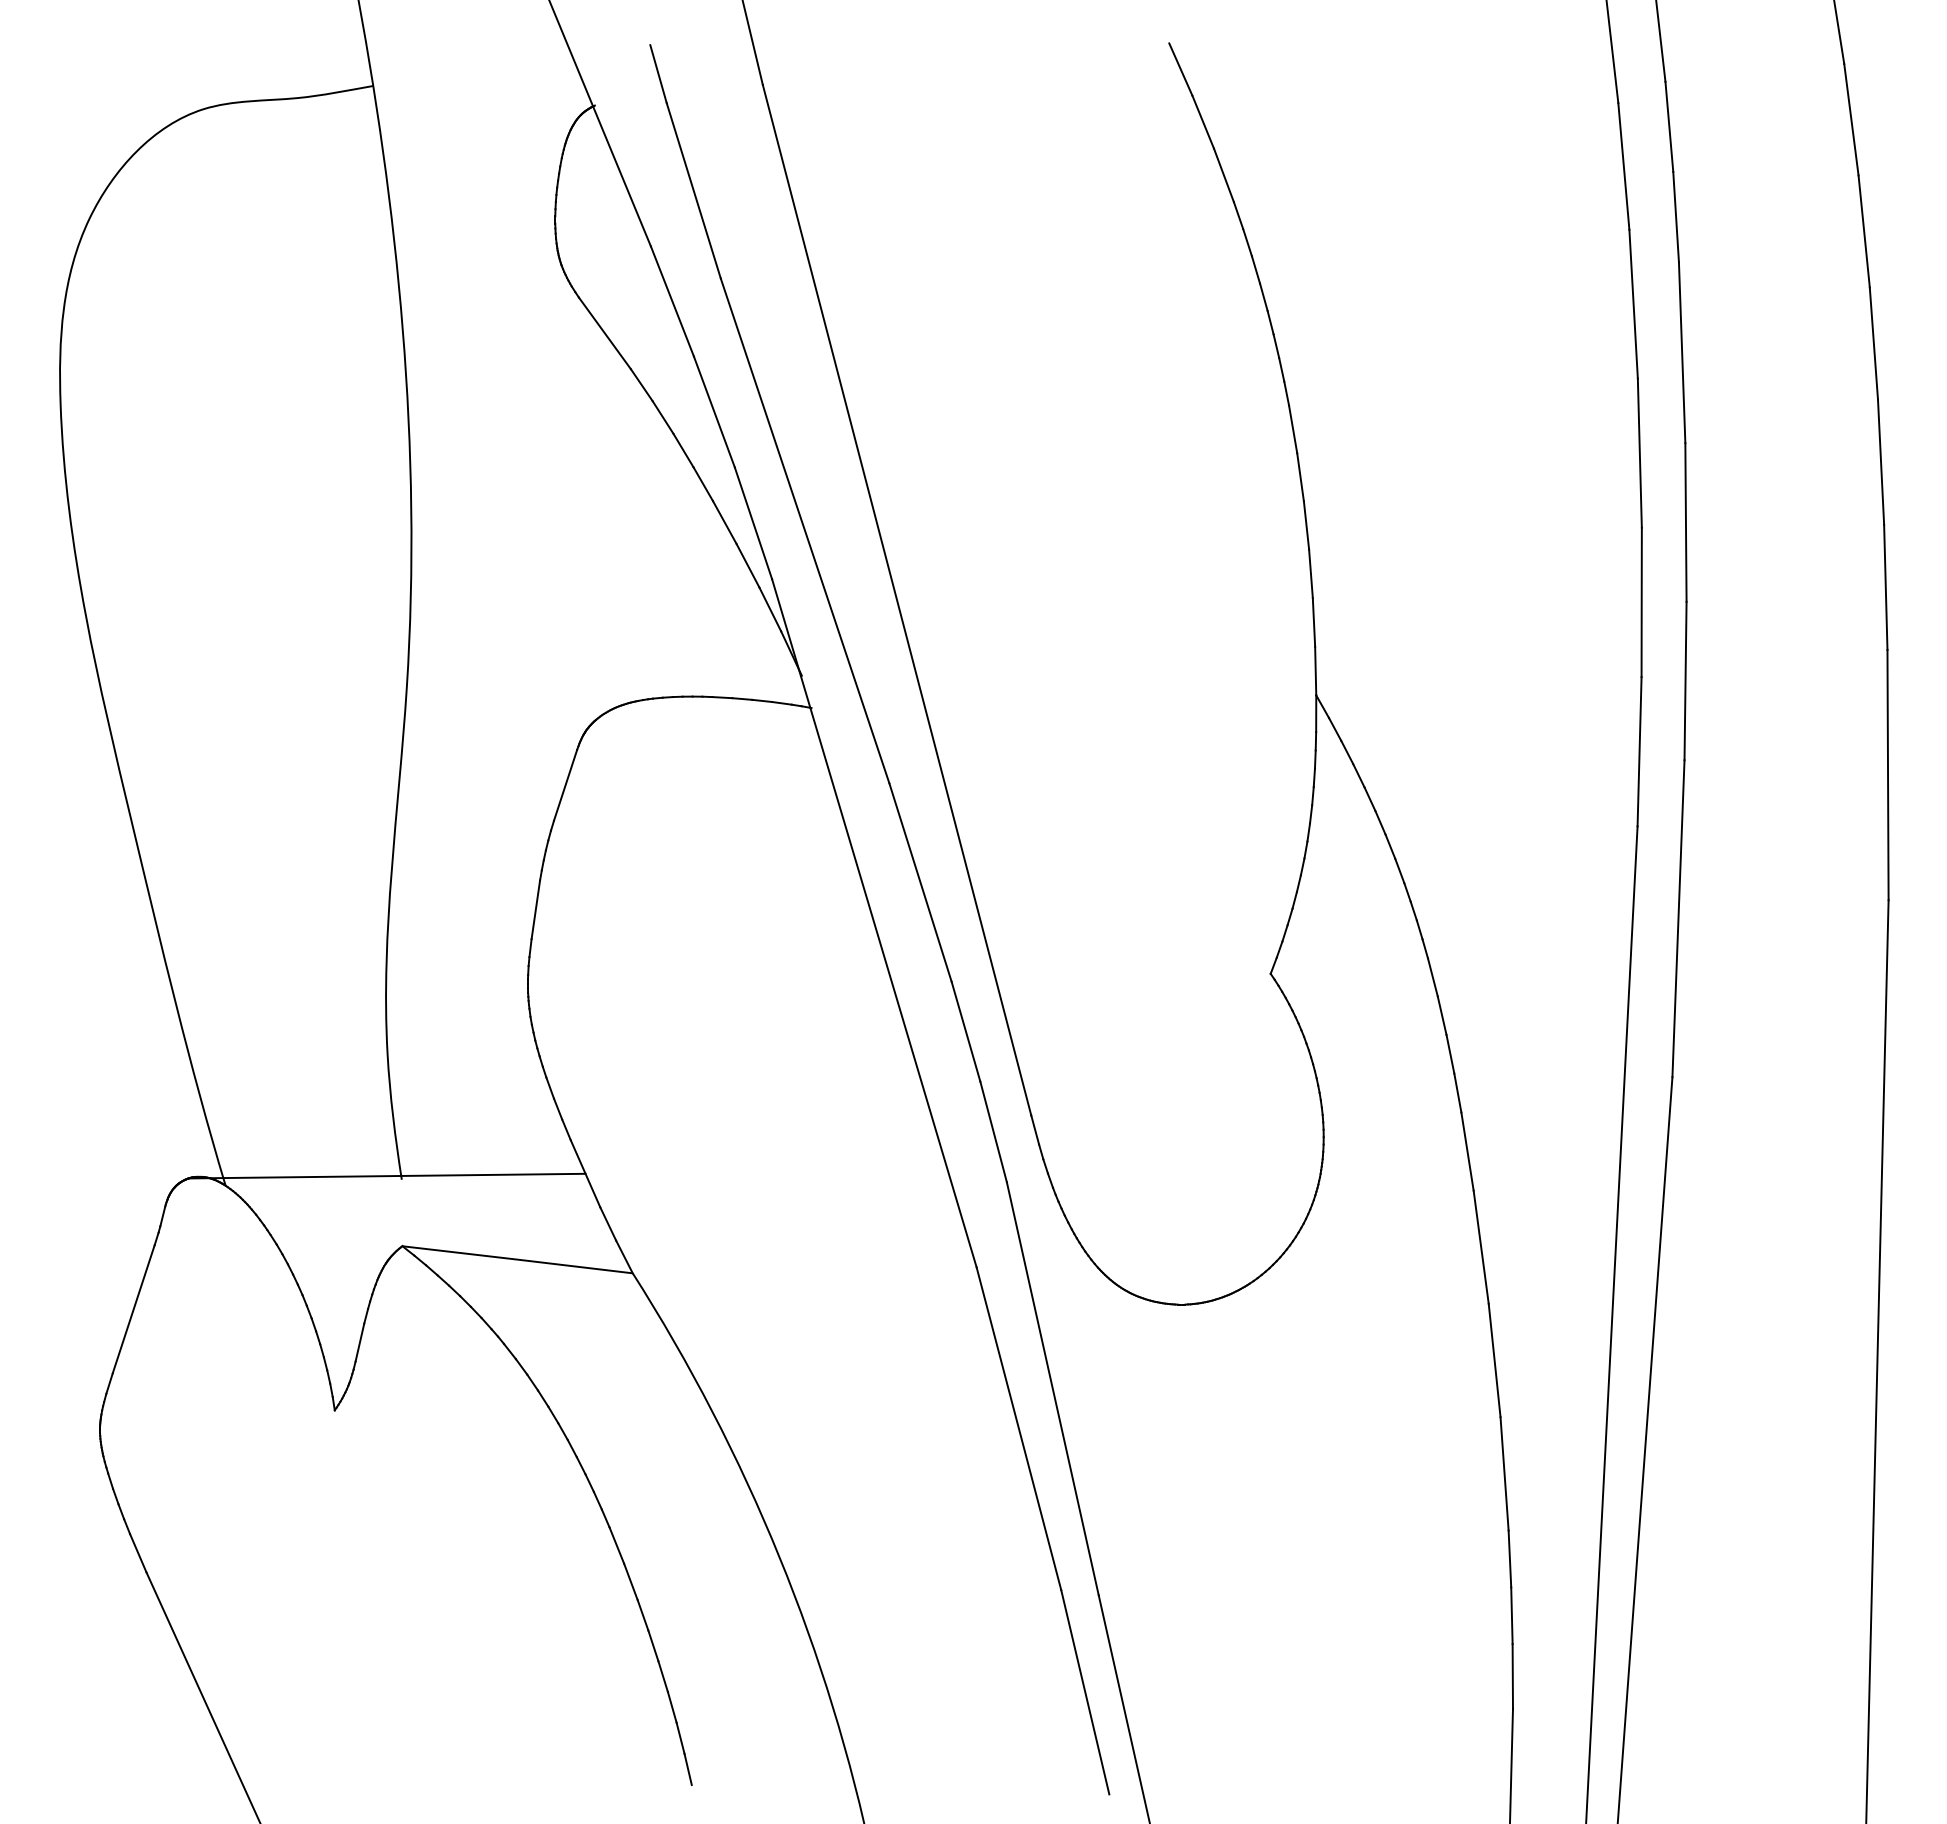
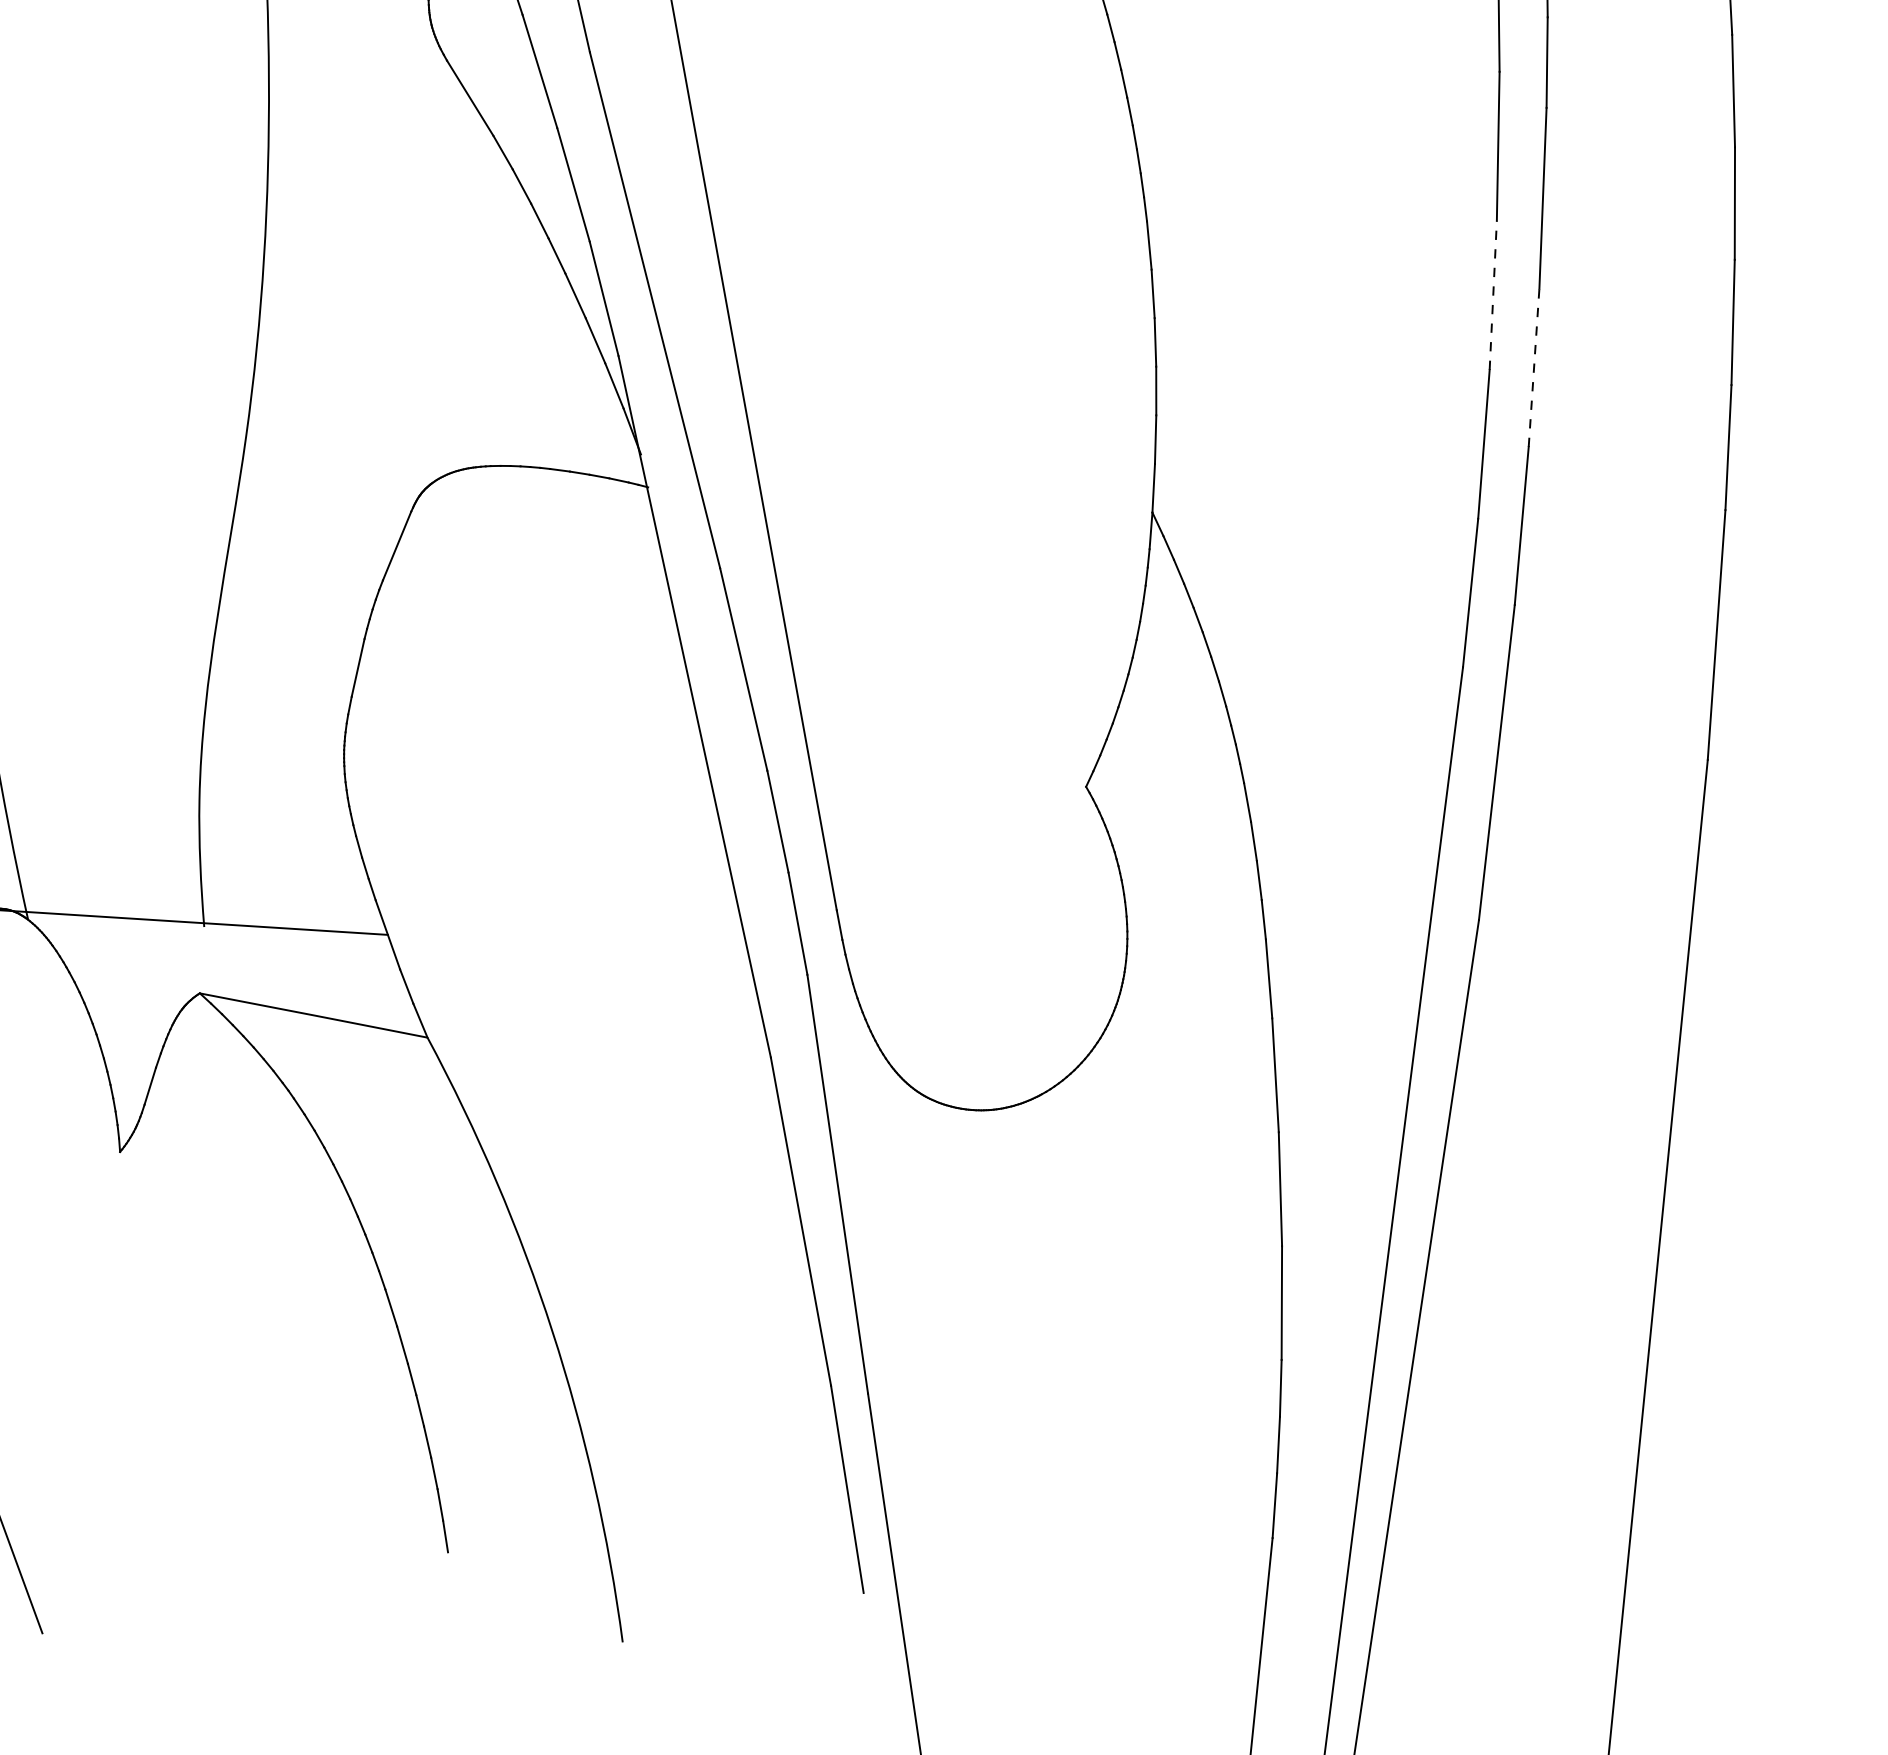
line: (1639, 453) -> (1492, 295), solid -> dashed
line: (1685, 521) -> (1533, 366), solid -> dashed

